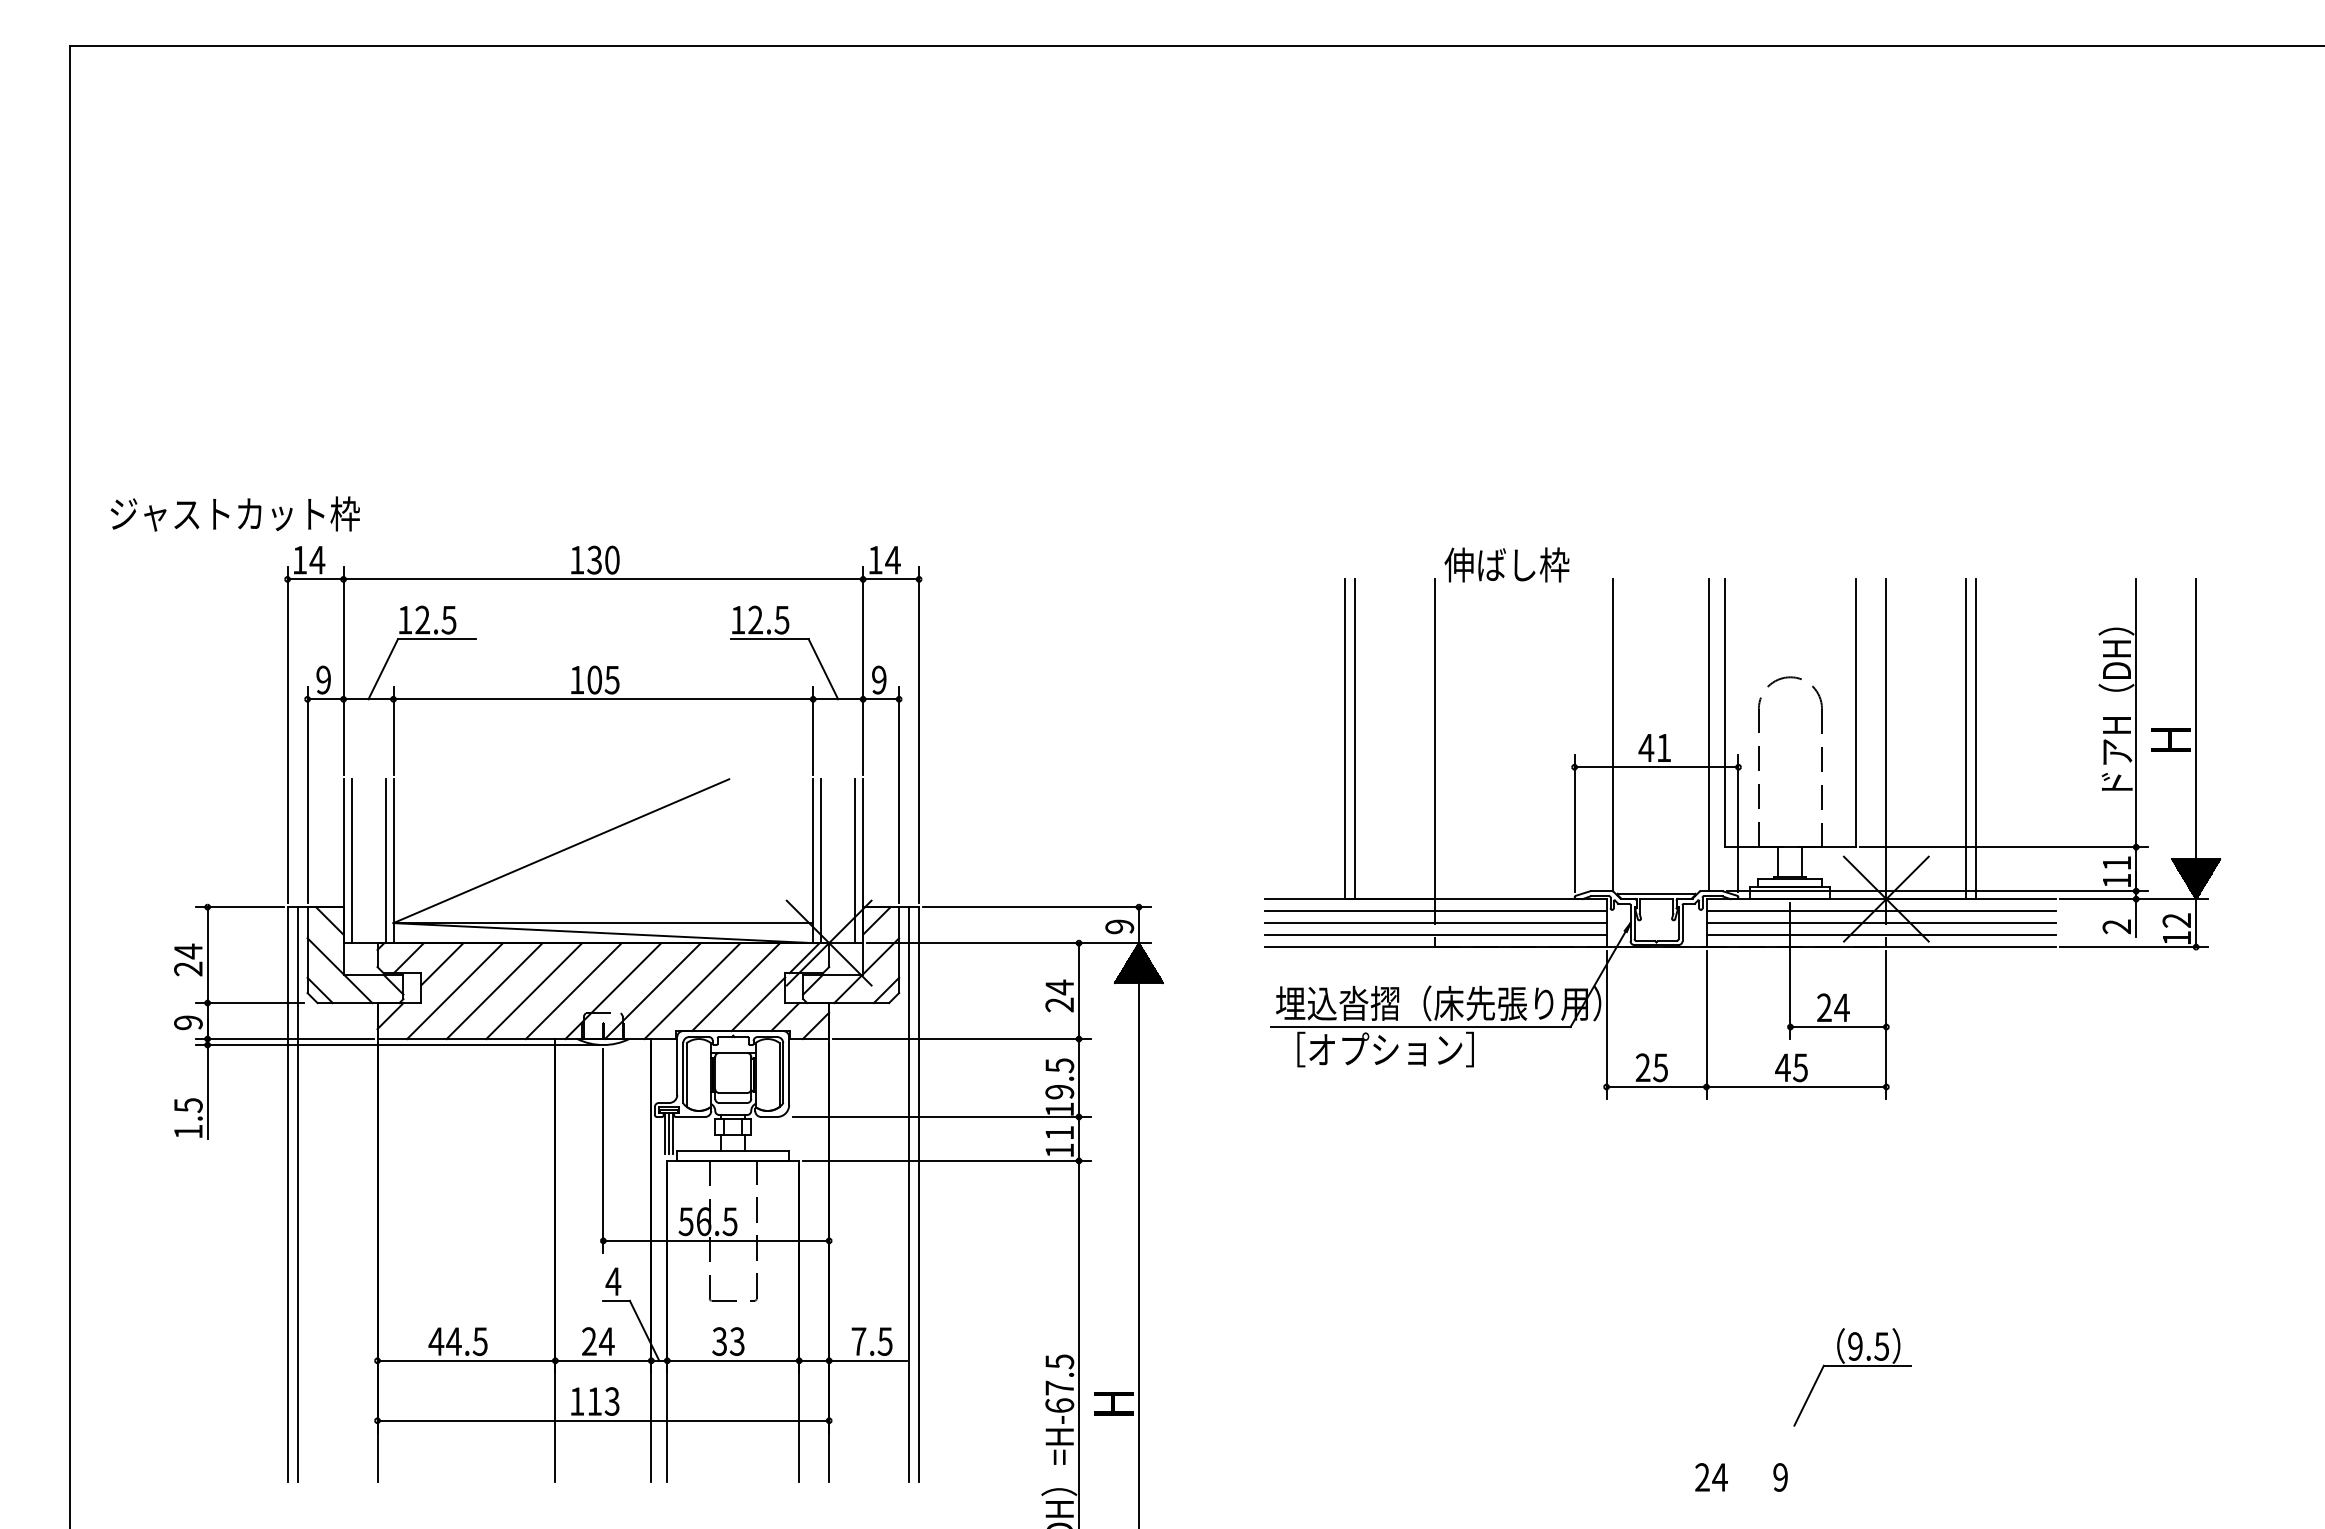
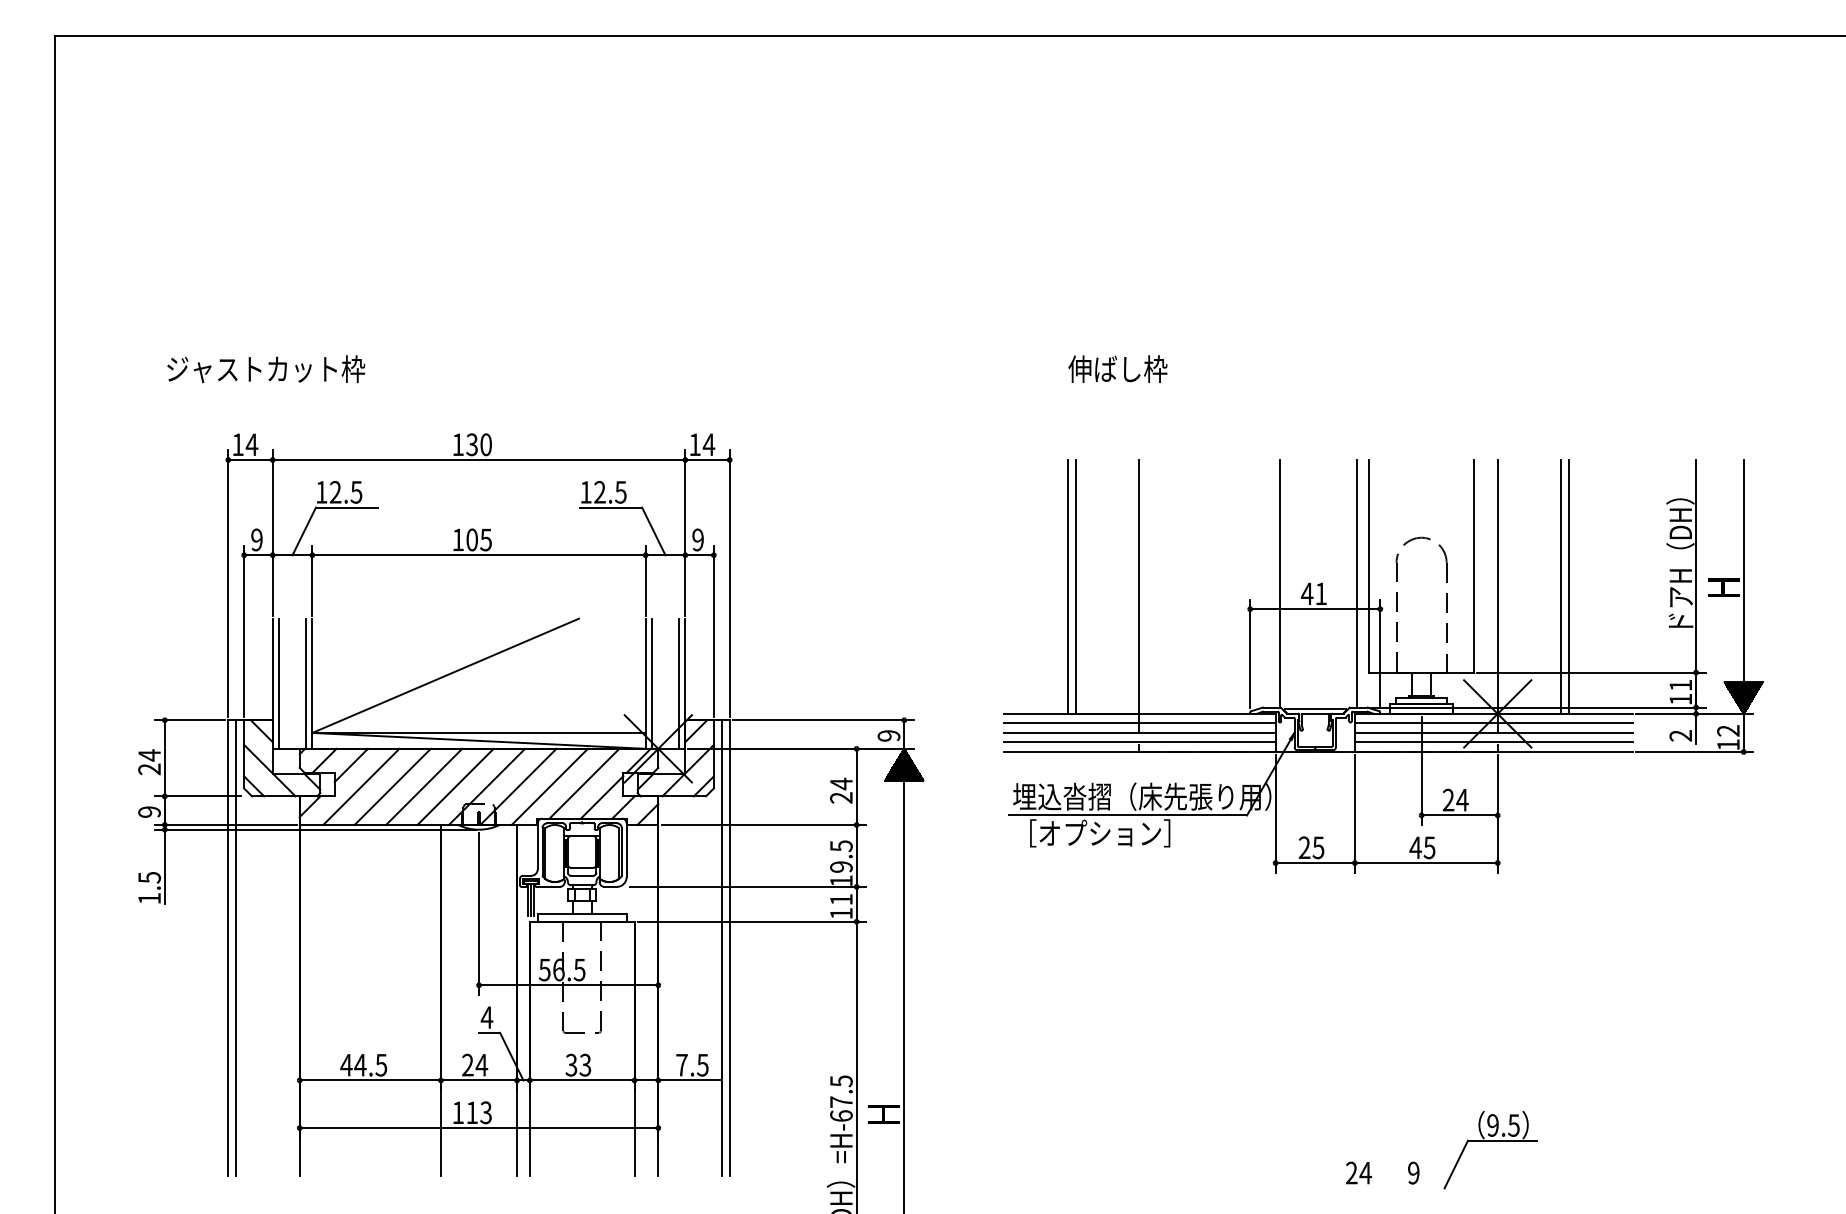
text: (234, 513) -> (265, 368), moved
text: (1506, 564) -> (1117, 368), moved
part: (1852, 1366) -> (1490, 1141), moved

